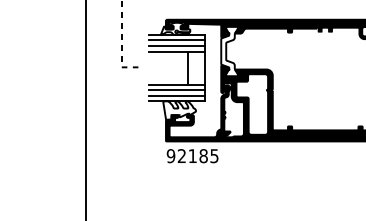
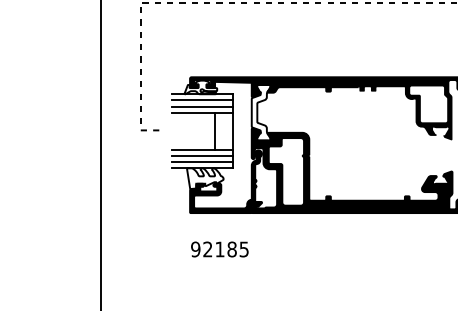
text: (192, 156) -> (219, 249), moved

